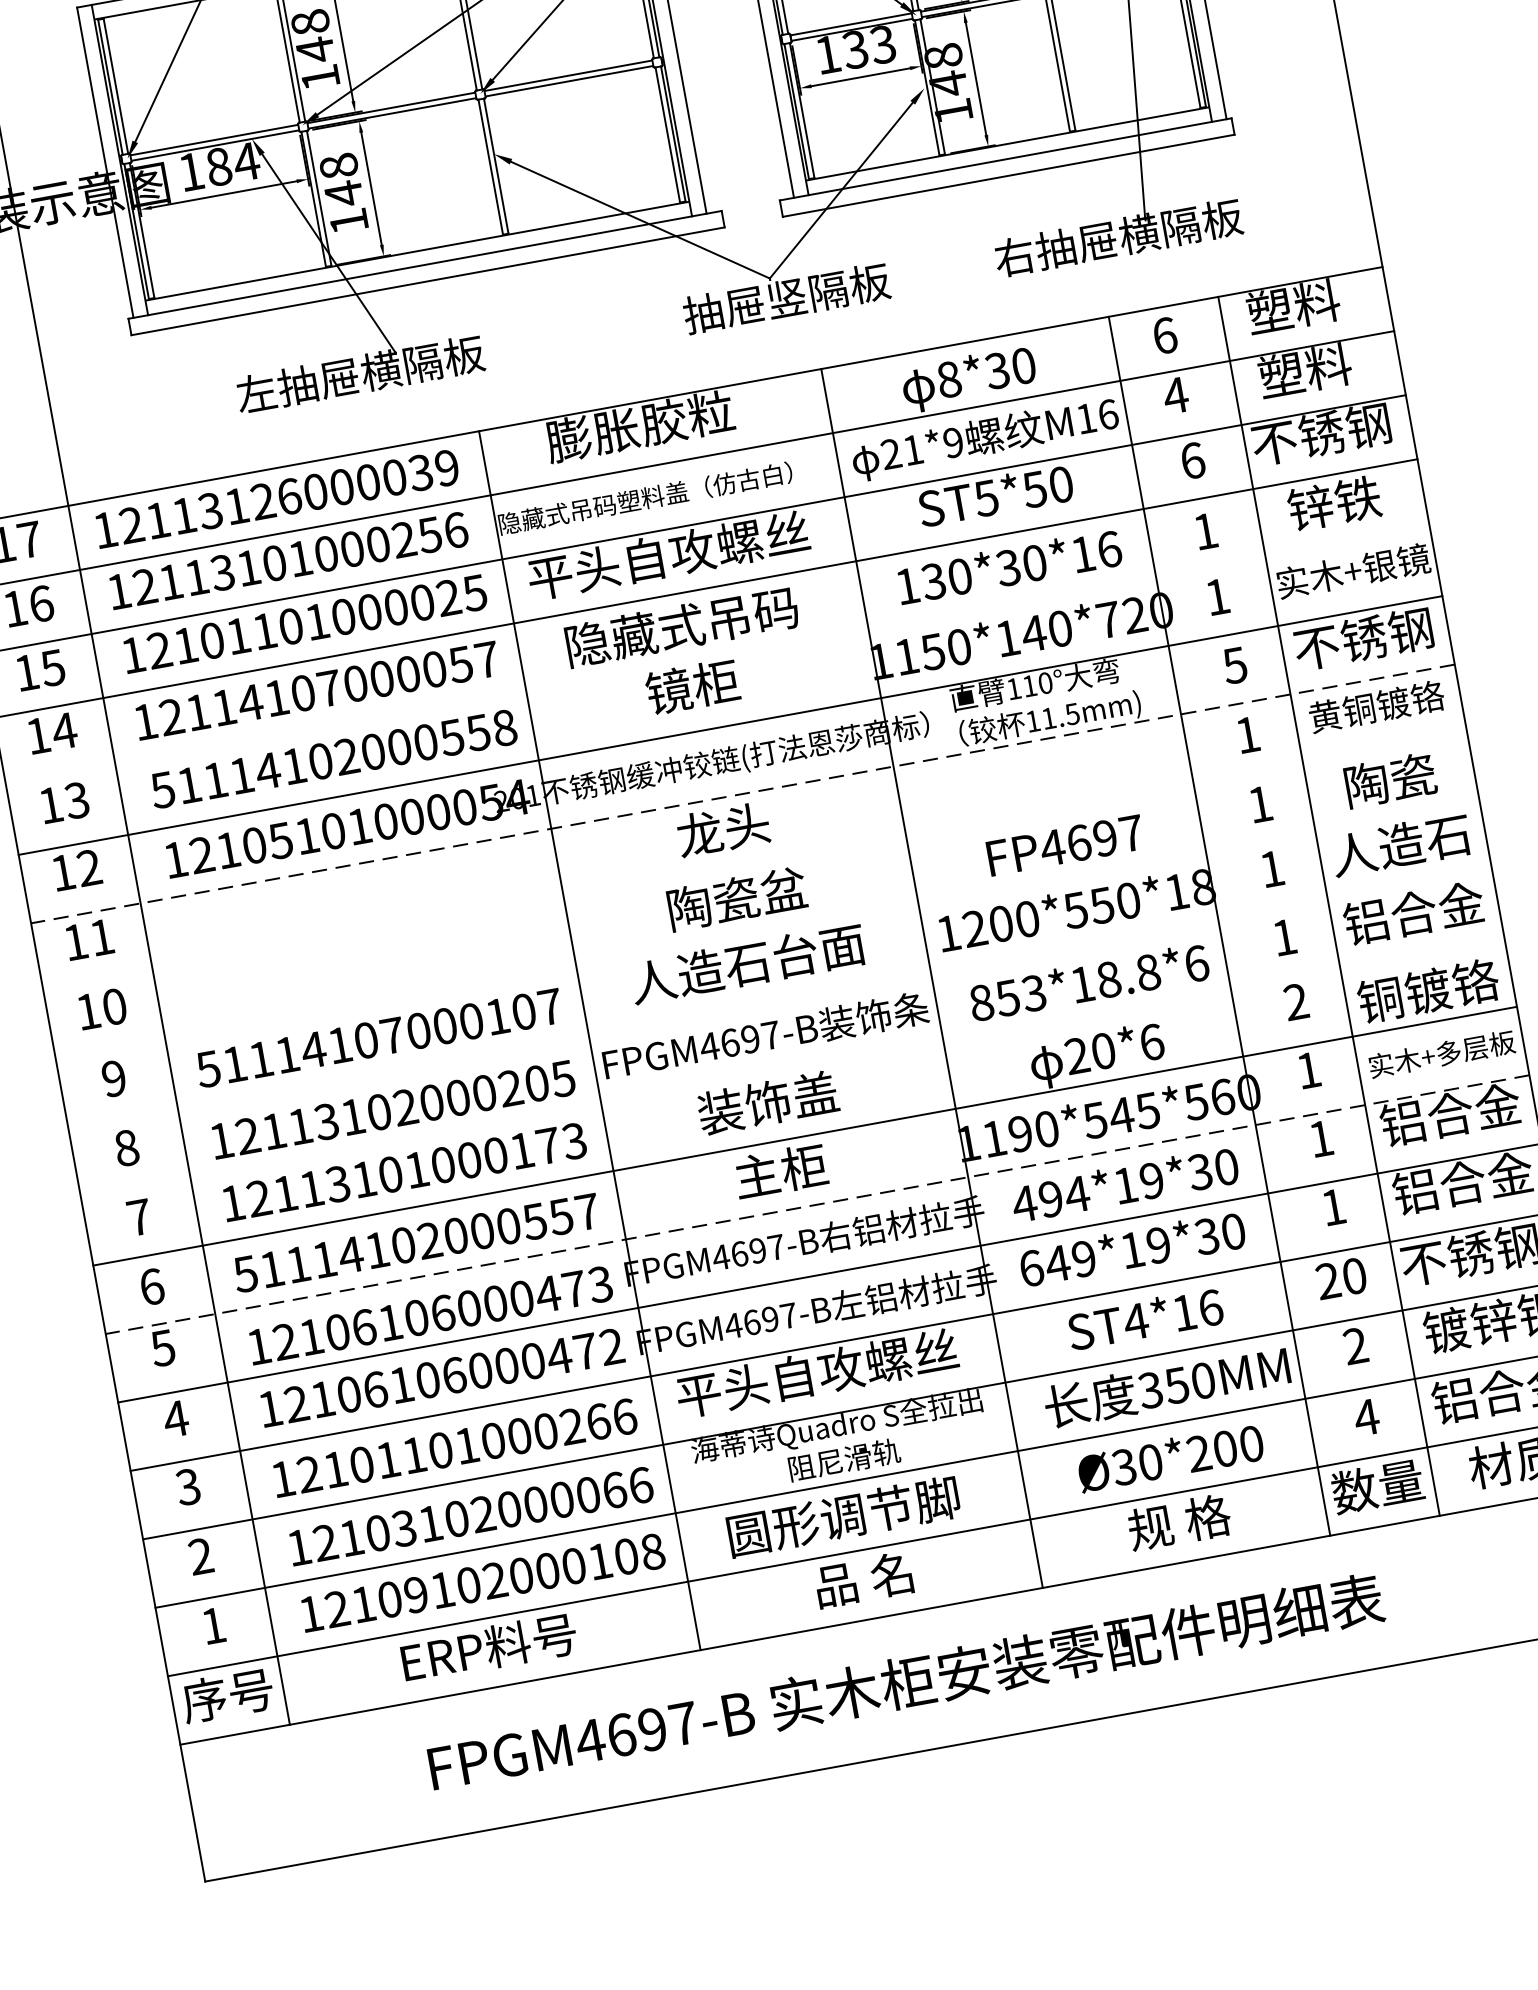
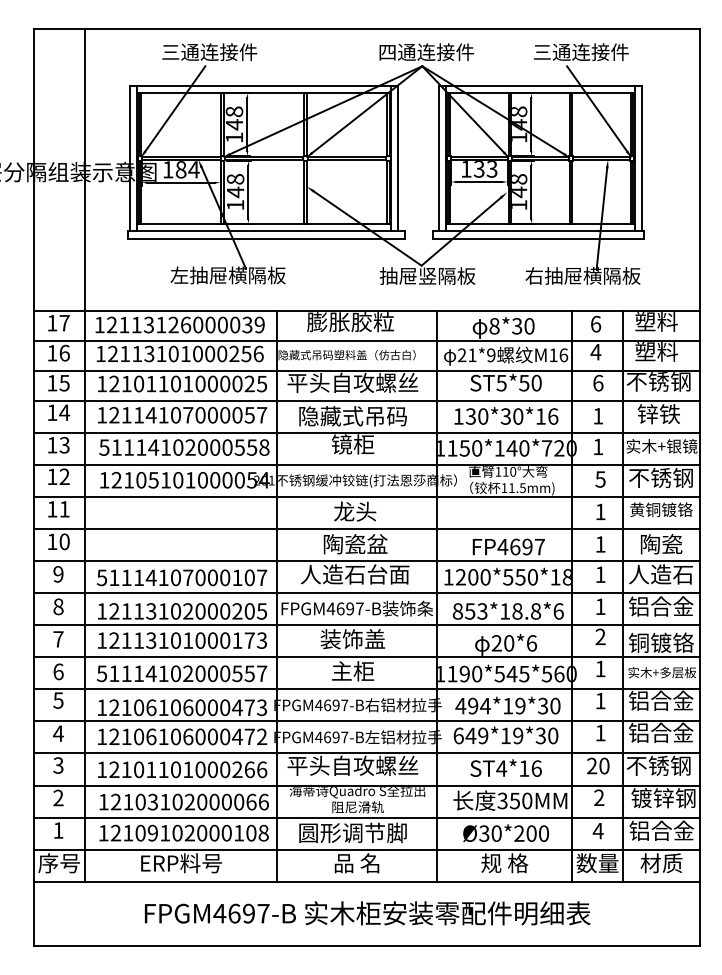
line: (717, 658) -> (366, 433), added
line: (742, 794) -> (366, 497), dashed -> solid
line: (754, 863) -> (366, 529), added
line: (766, 931) -> (366, 561), added
line: (779, 1000) -> (366, 593), added
line: (791, 1068) -> (366, 625), added
line: (816, 1205) -> (366, 689), dashed -> solid

